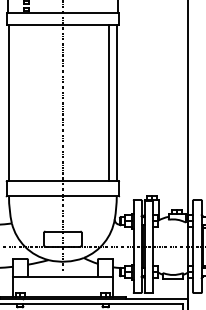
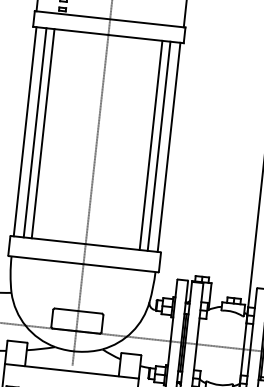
line: (16, 102) -> (35, 131), added
line: (22, 102) -> (43, 132), added
line: (103, 102) -> (151, 144), added

